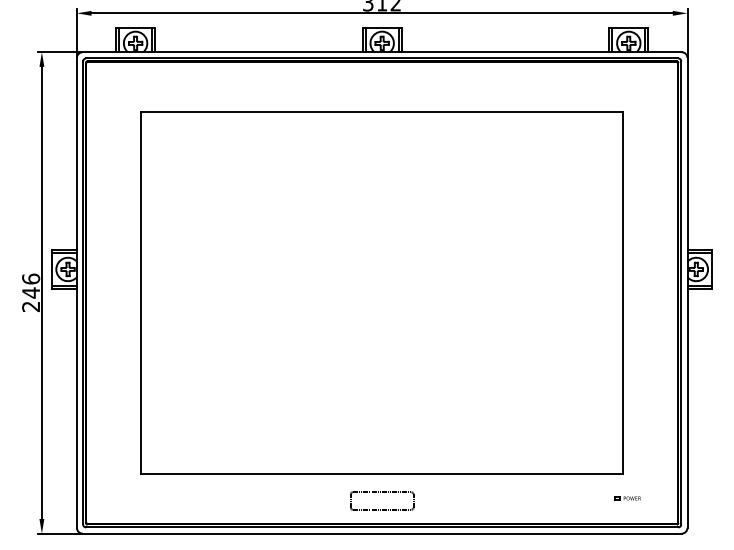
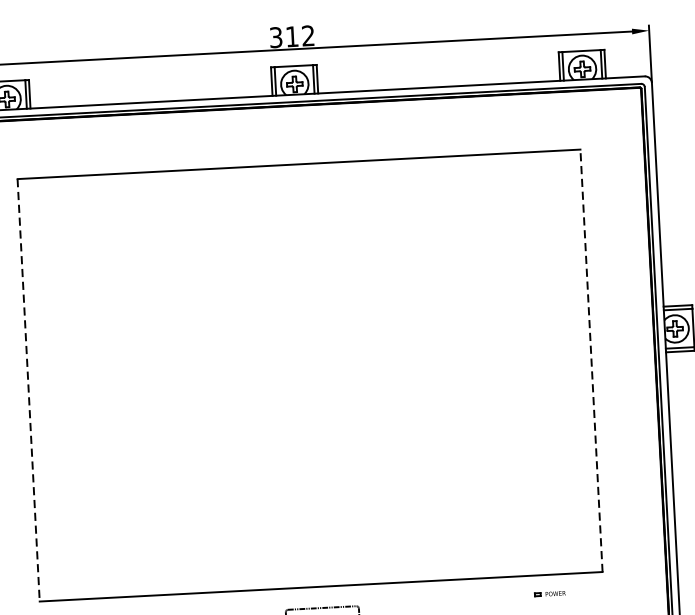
line: (623, 292) -> (591, 360), solid -> dashed
line: (140, 293) -> (28, 390), solid -> dashed
line: (627, 497) -> (549, 592), moved

